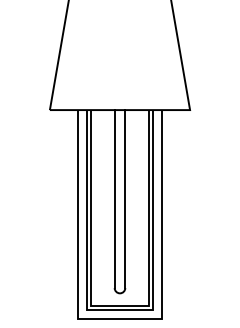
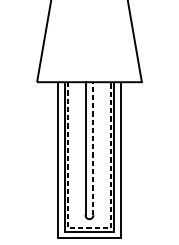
line: (125, 199) -> (93, 149), solid -> dashed
line: (120, 305) -> (89, 228), solid -> dashed

